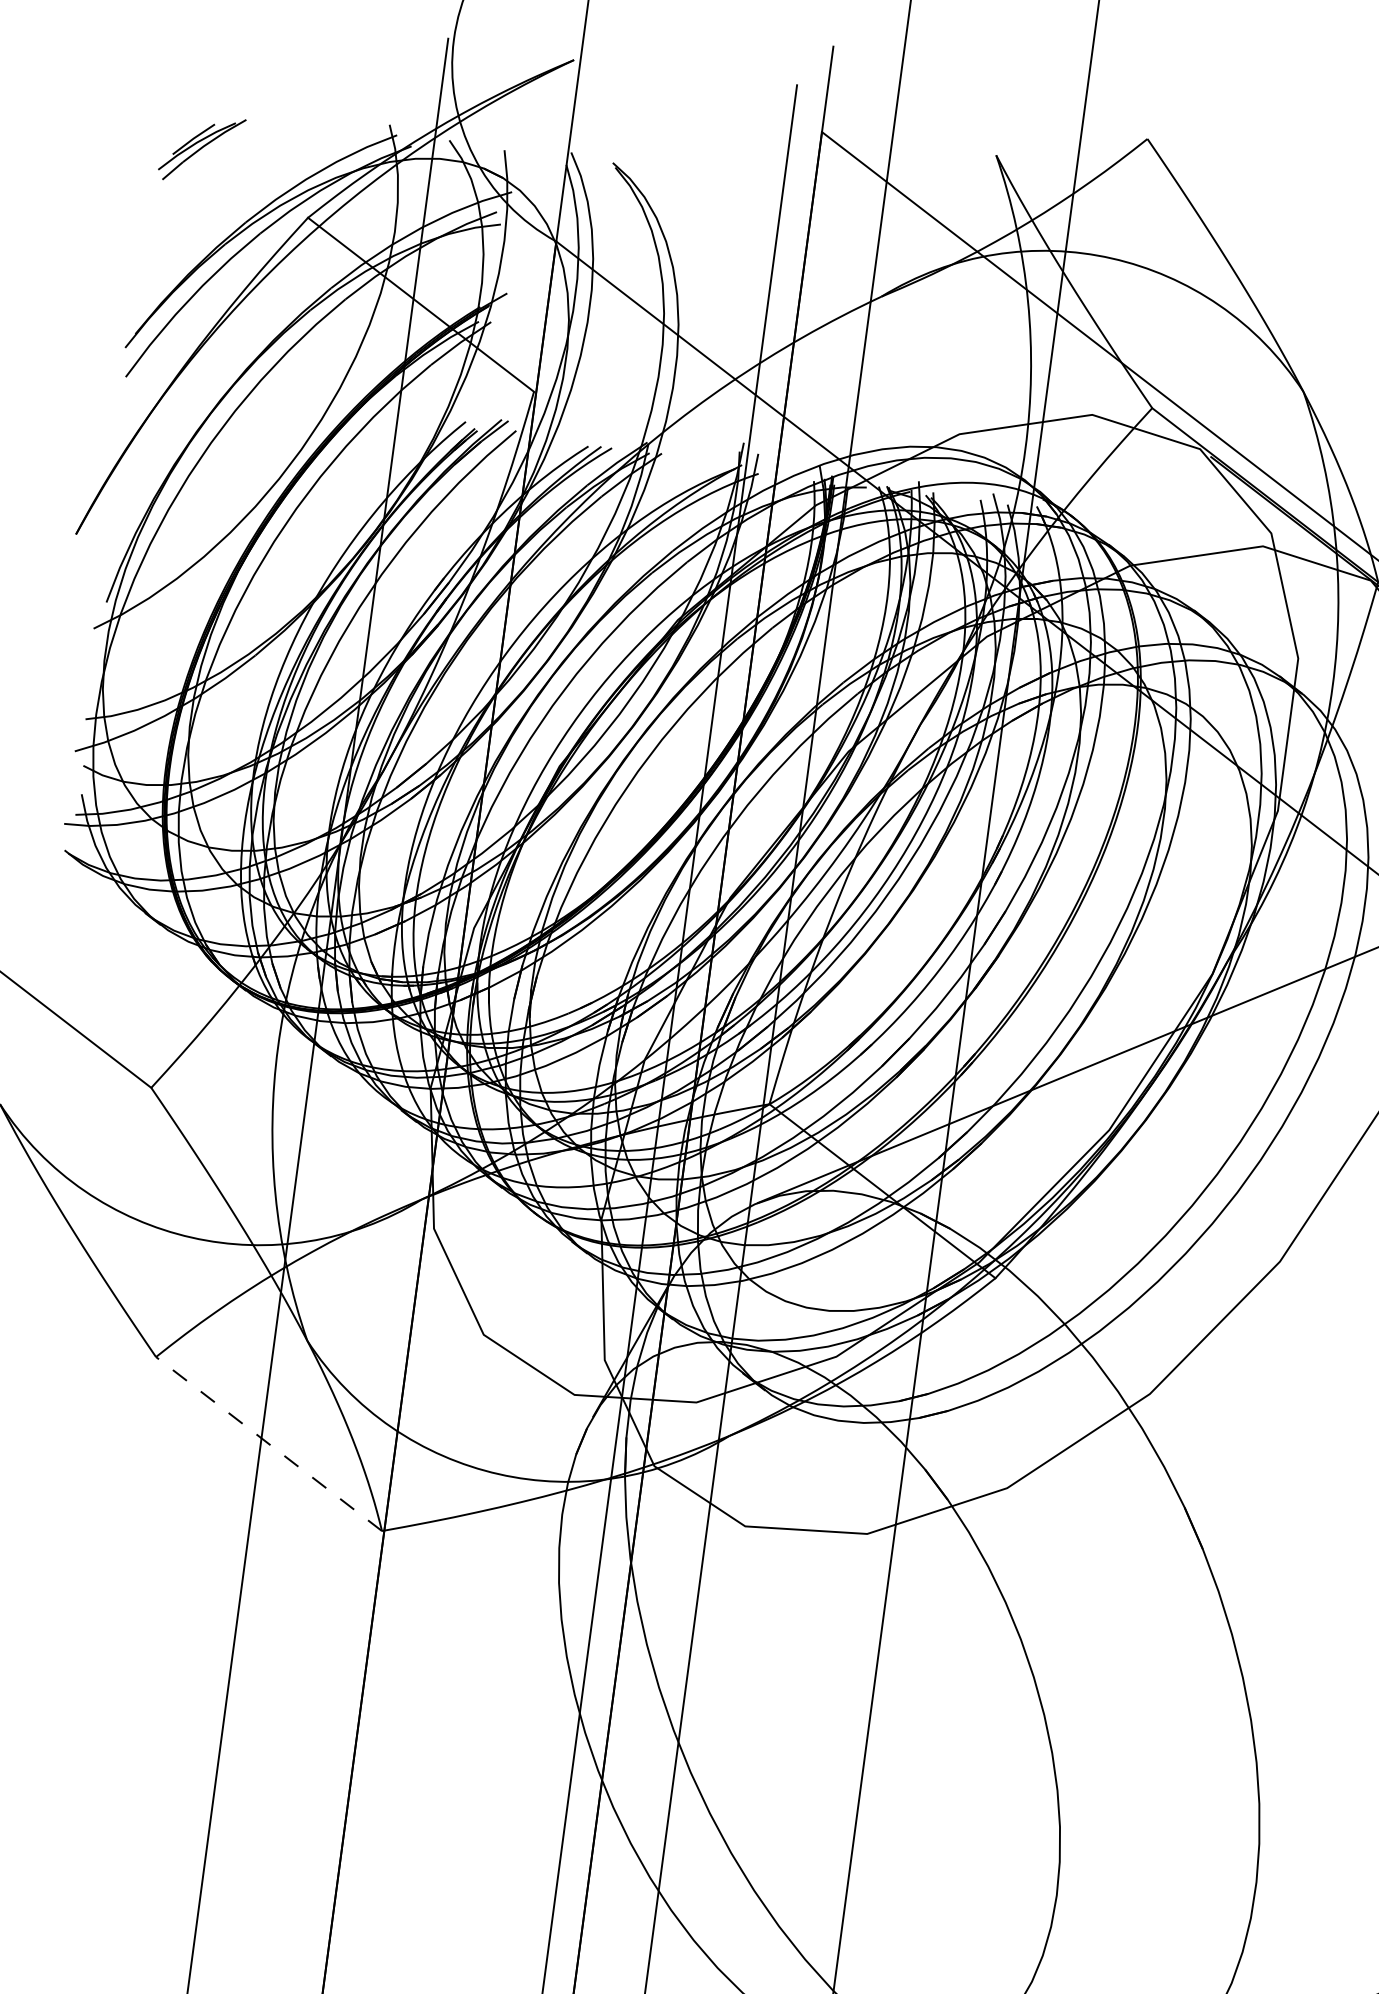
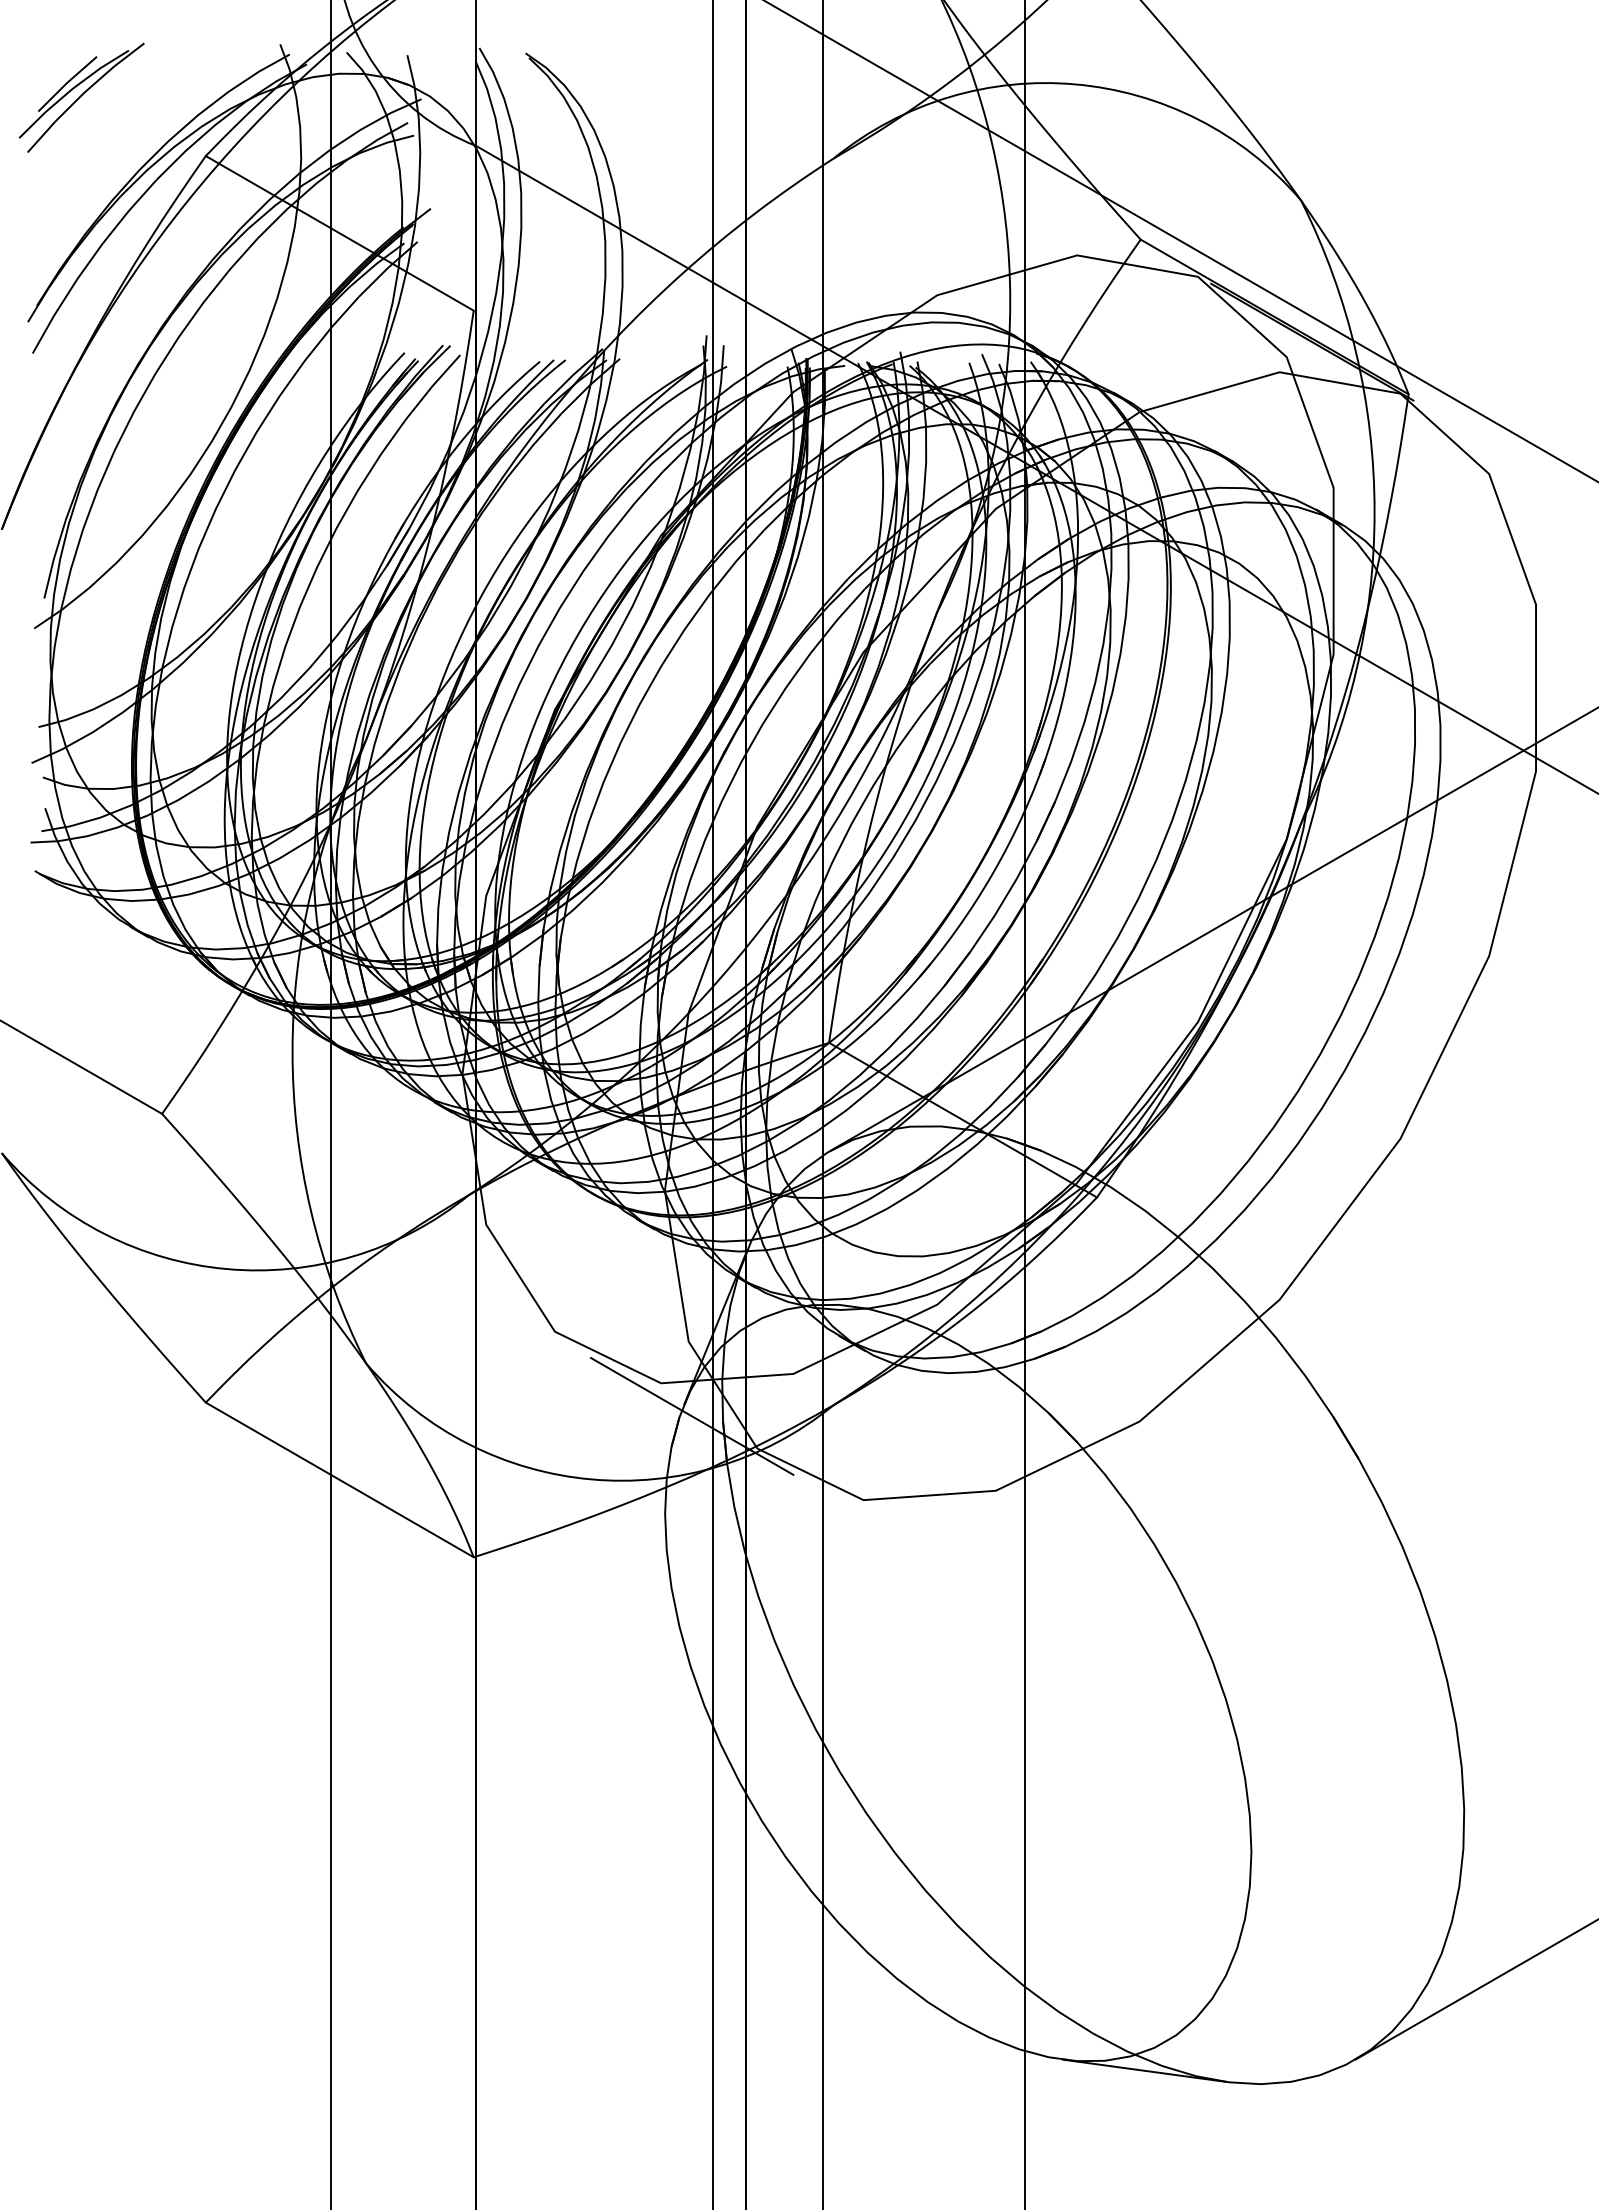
part: (201, 149) -> (81, 97), size x1.43
line: (598, 1428) -> (691, 1416), added
line: (268, 1443) -> (339, 1479), dashed -> solid

